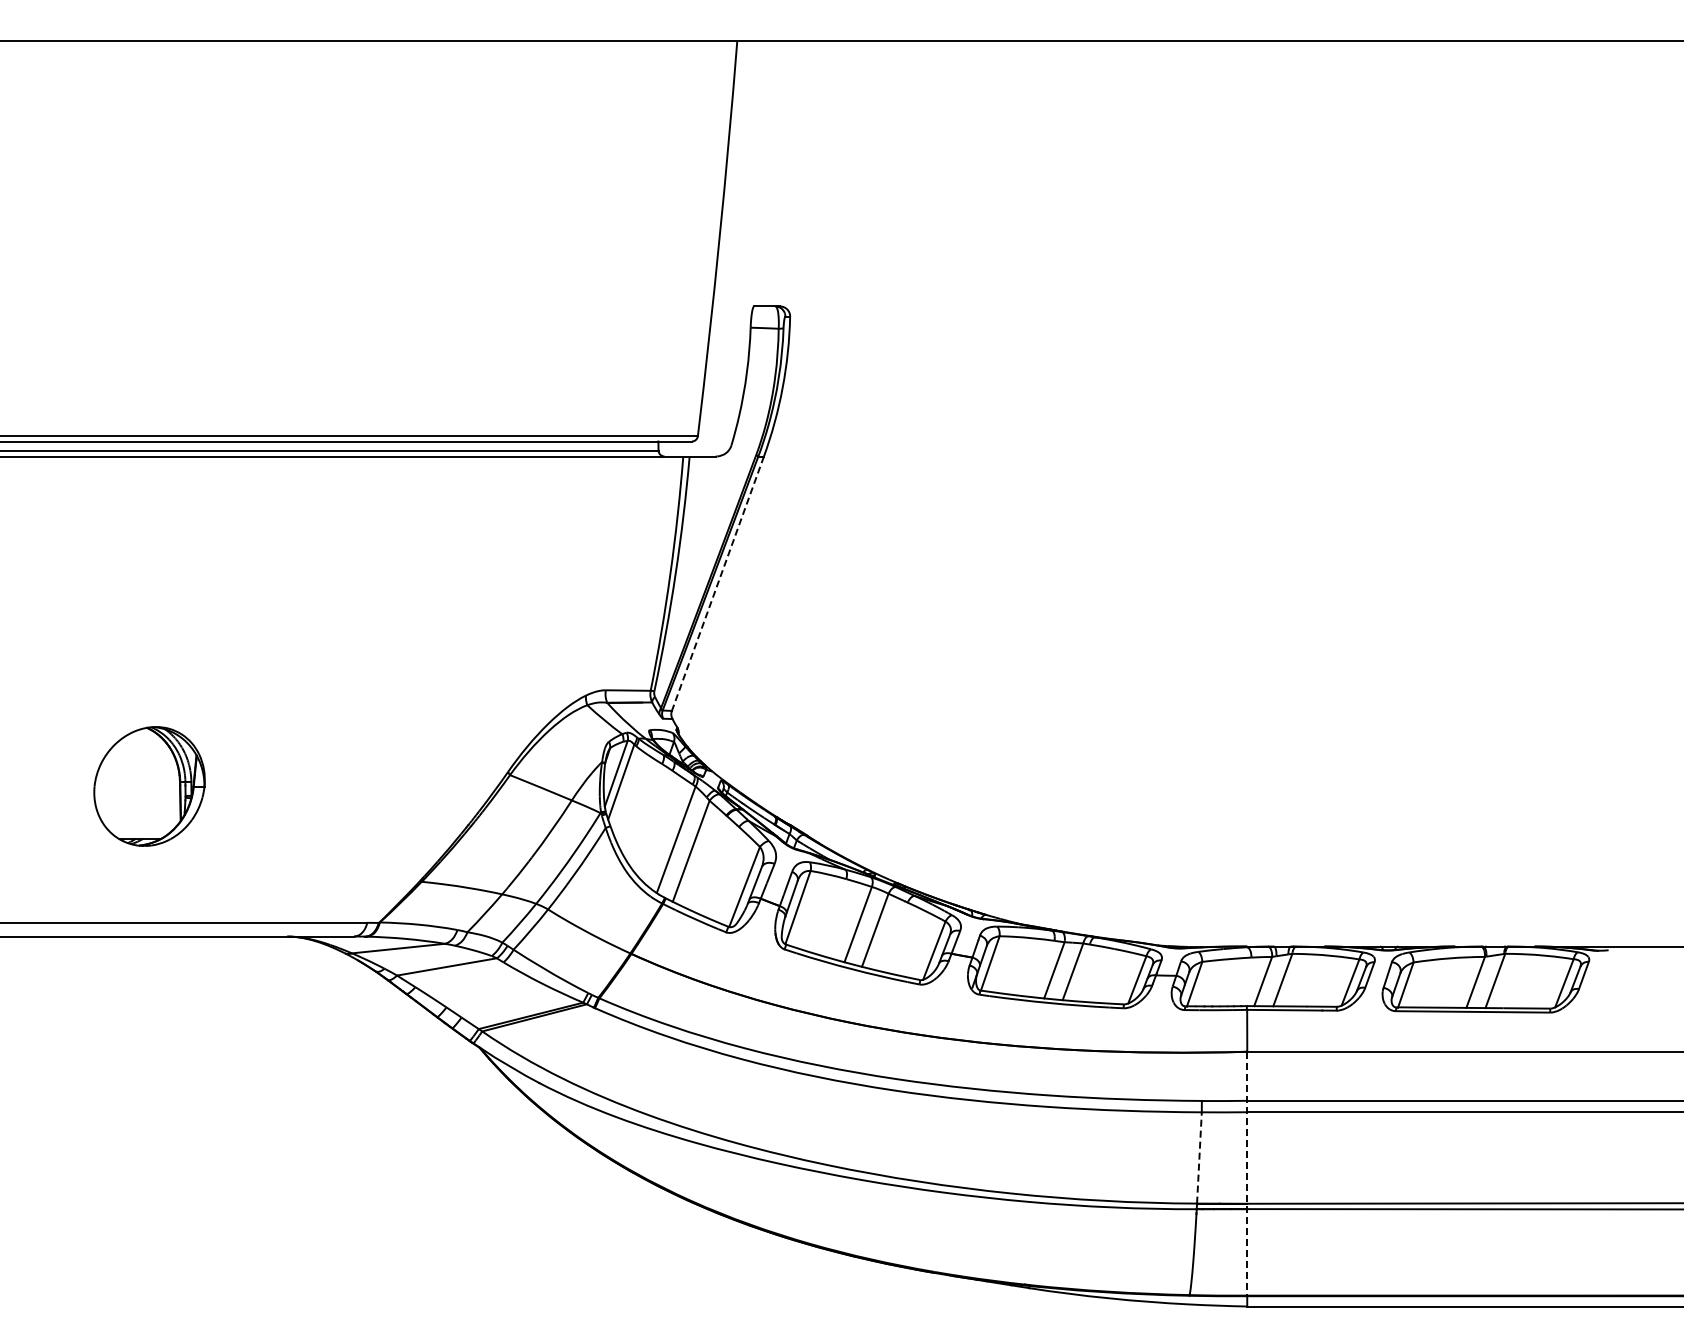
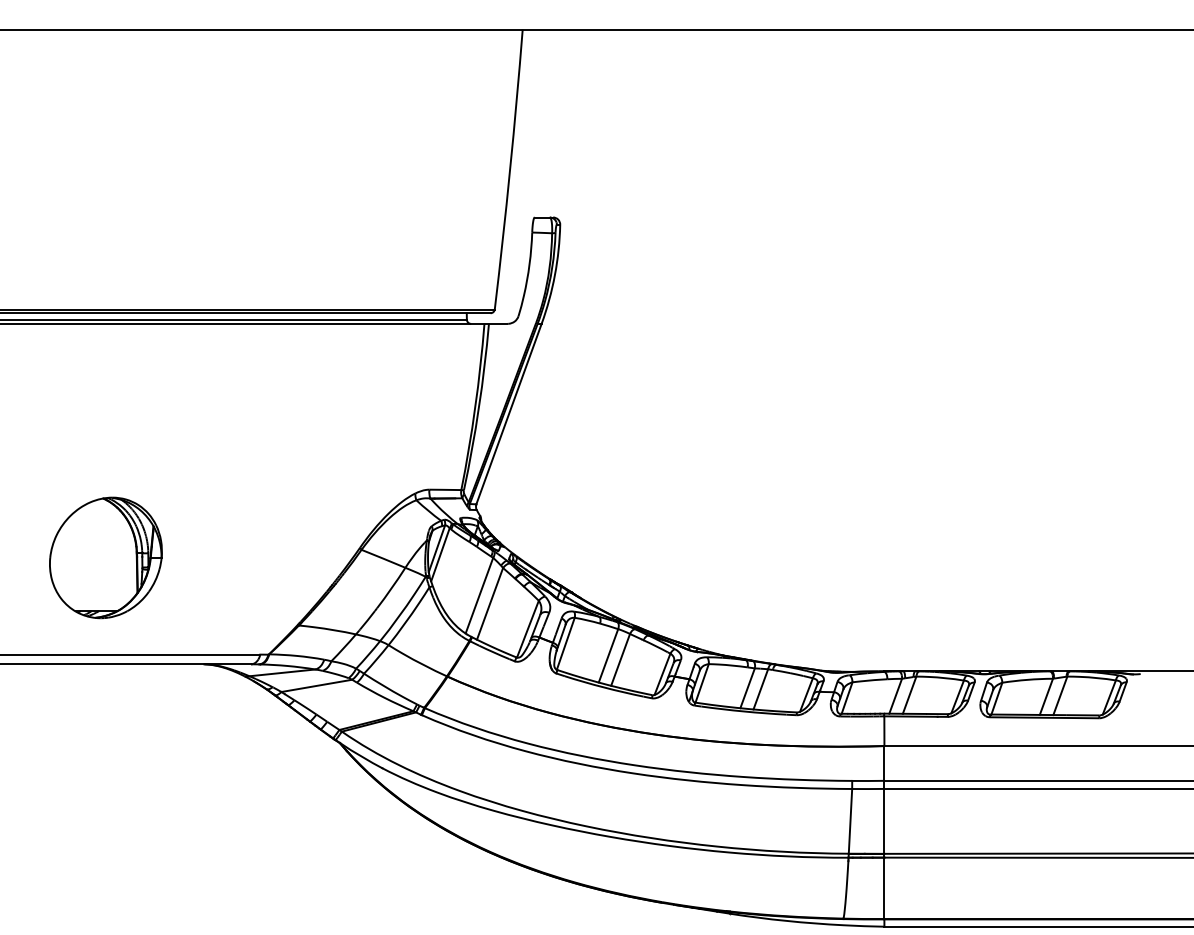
line: (717, 584) -> (508, 414), dashed -> solid
part: (149, 786) -> (105, 557), size x1.43
line: (1199, 1157) -> (850, 821), dashed -> solid
line: (1247, 1173) -> (884, 832), dashed -> solid

